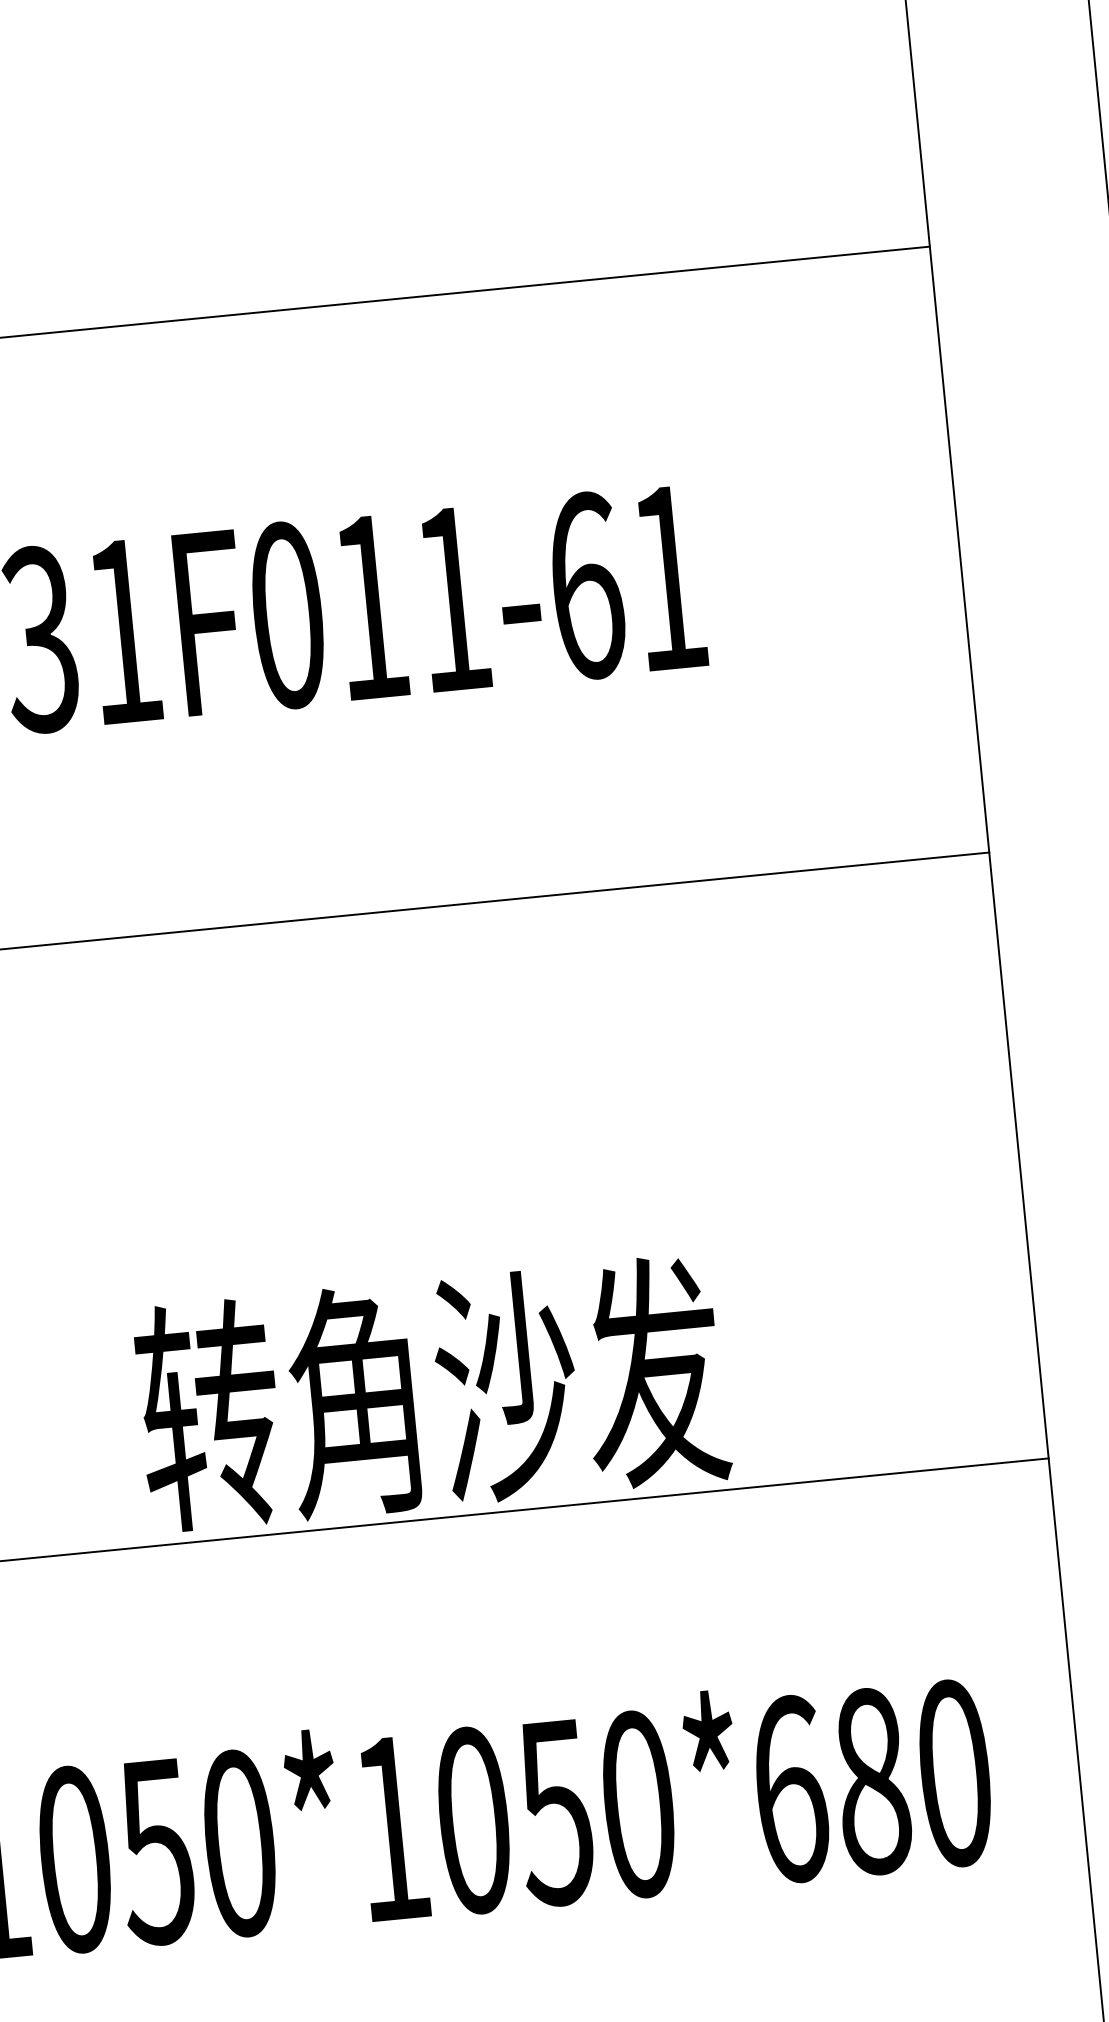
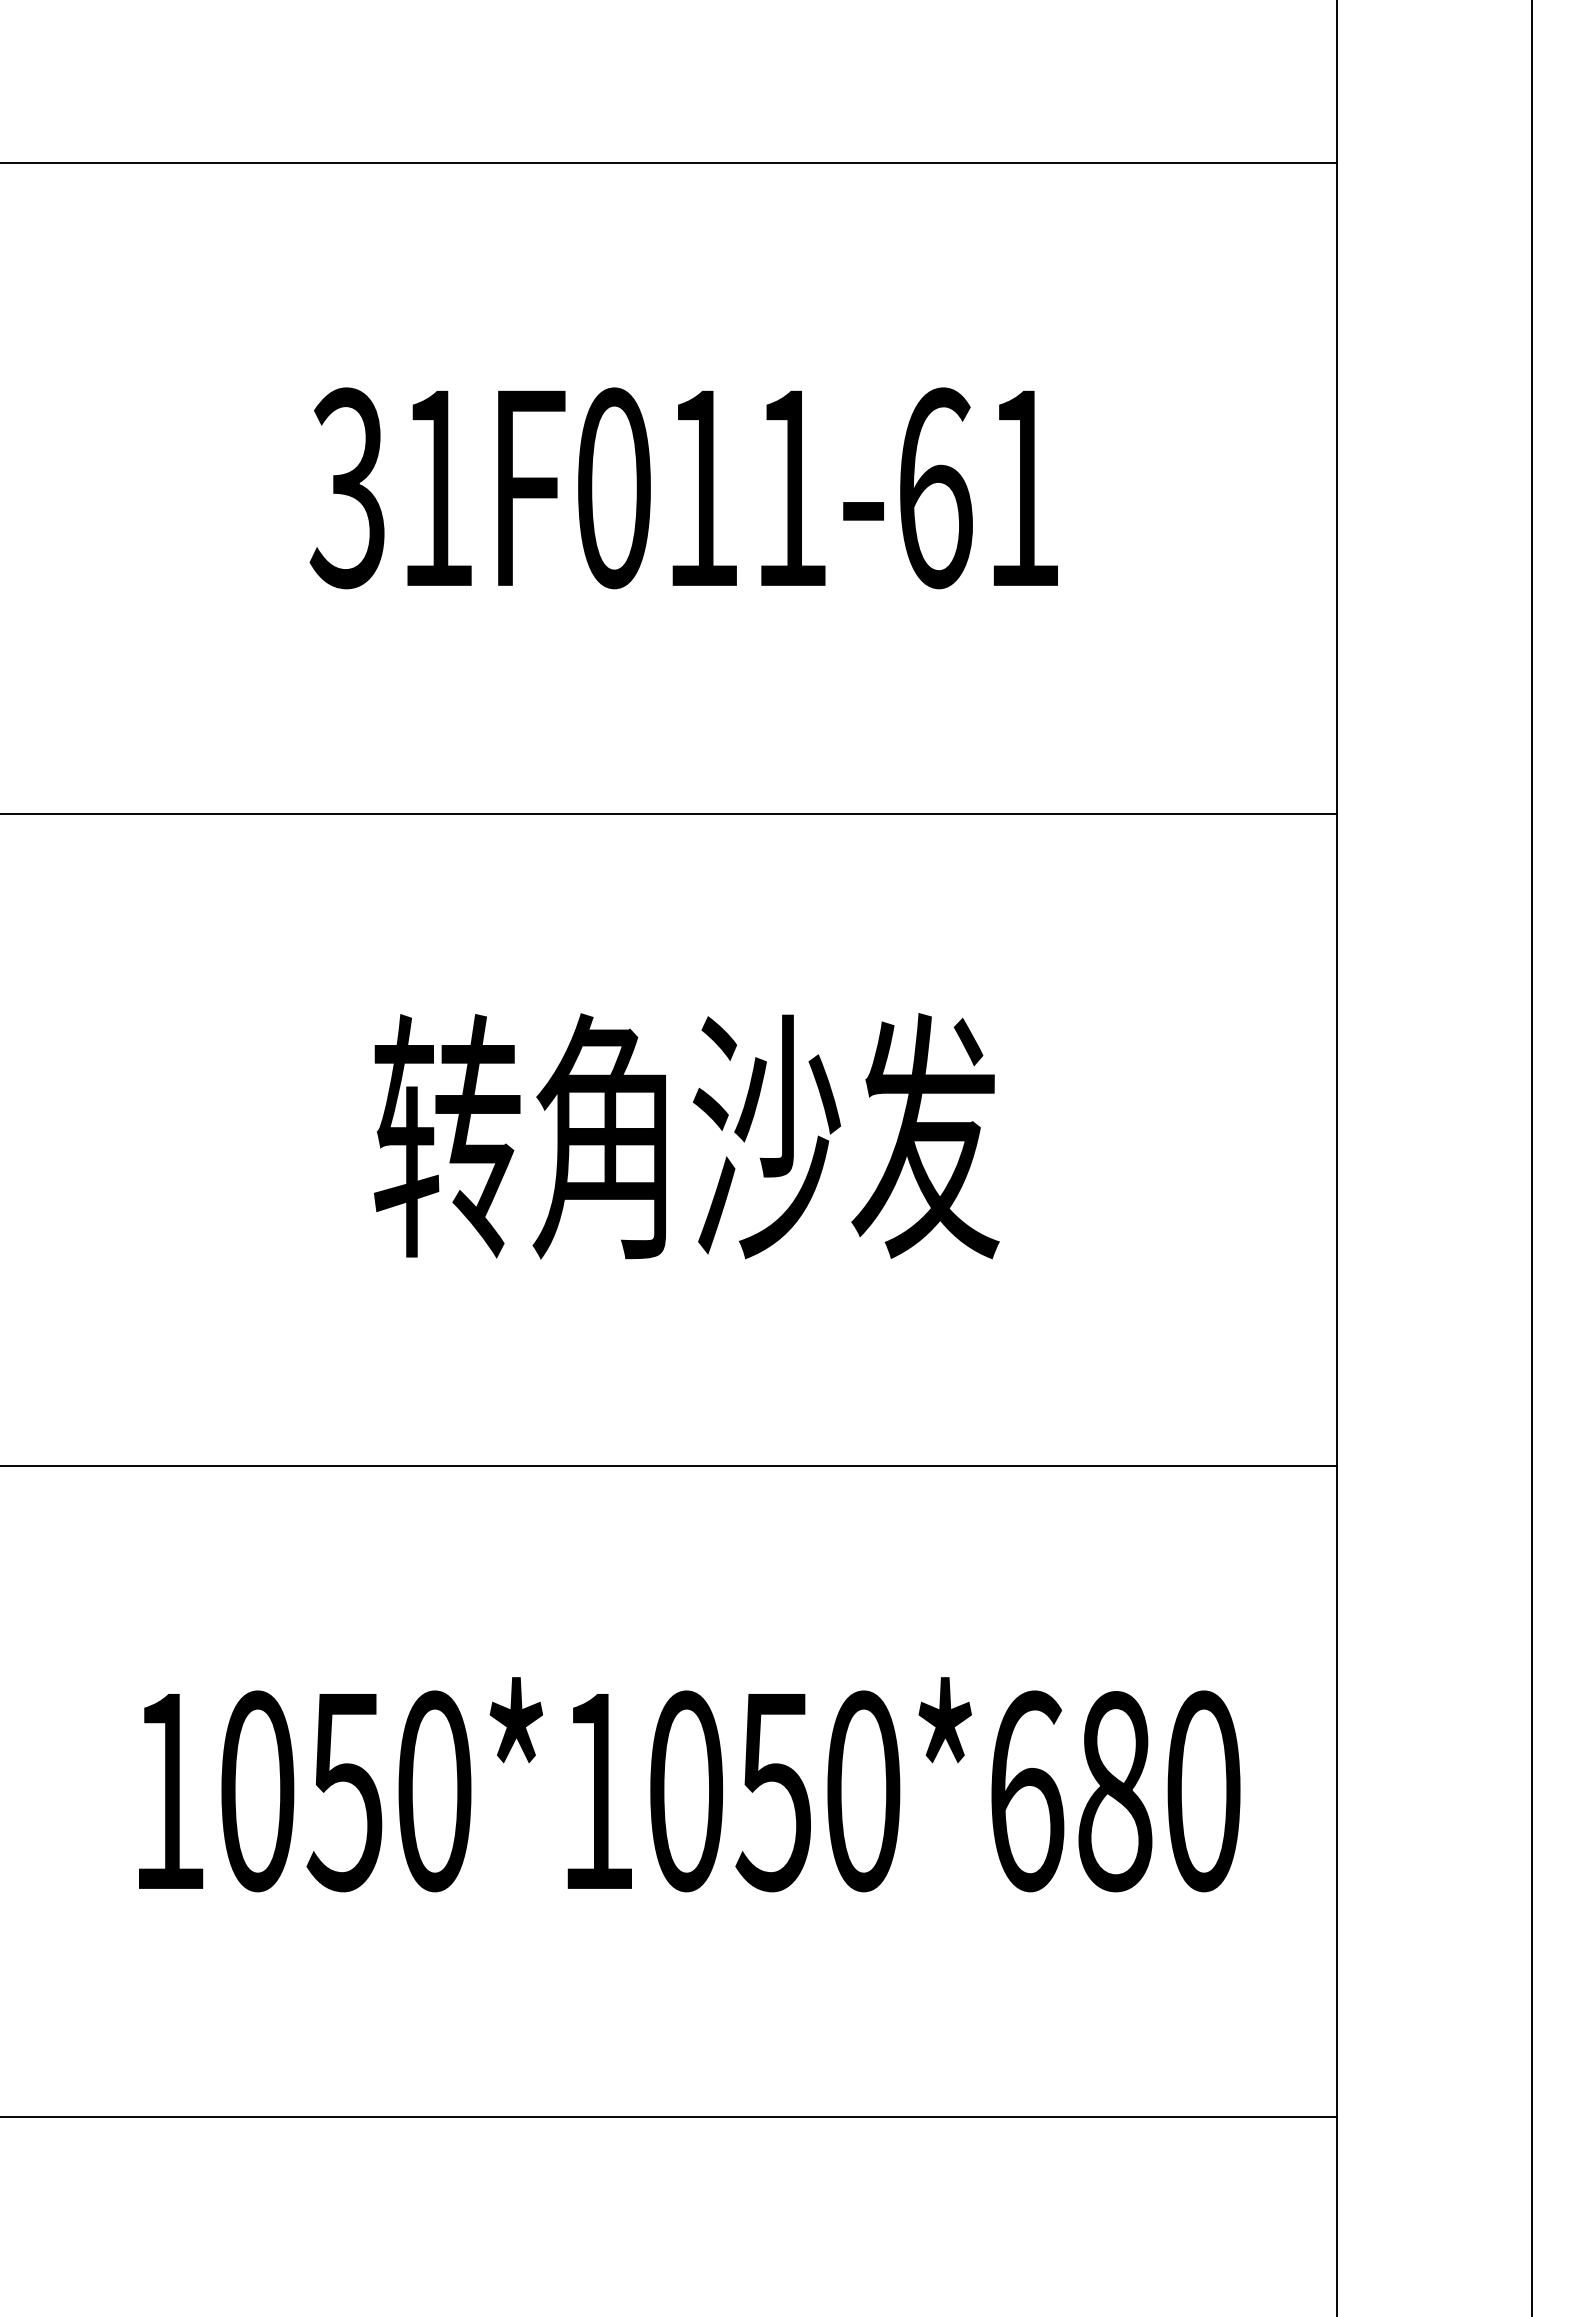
text: (432, 1393) -> (686, 1136), moved

